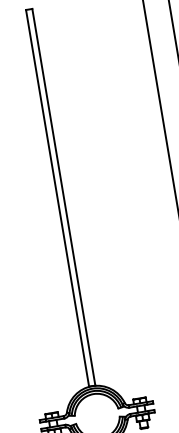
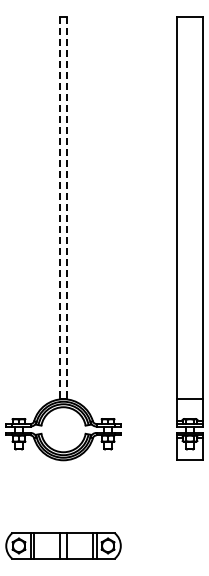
line: (63, 197) -> (66, 208), solid -> dashed
line: (57, 198) -> (60, 208), solid -> dashed

